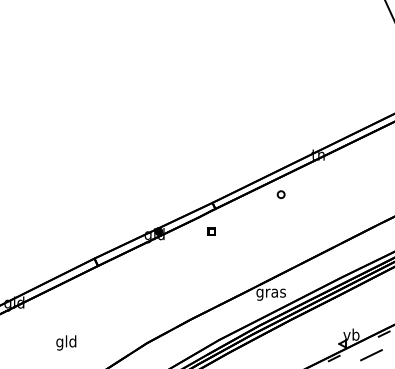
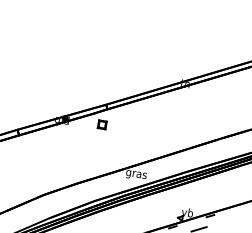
part: (280, 194) -> (154, 106), removed
part: (211, 231) -> (102, 124), size x1.6

